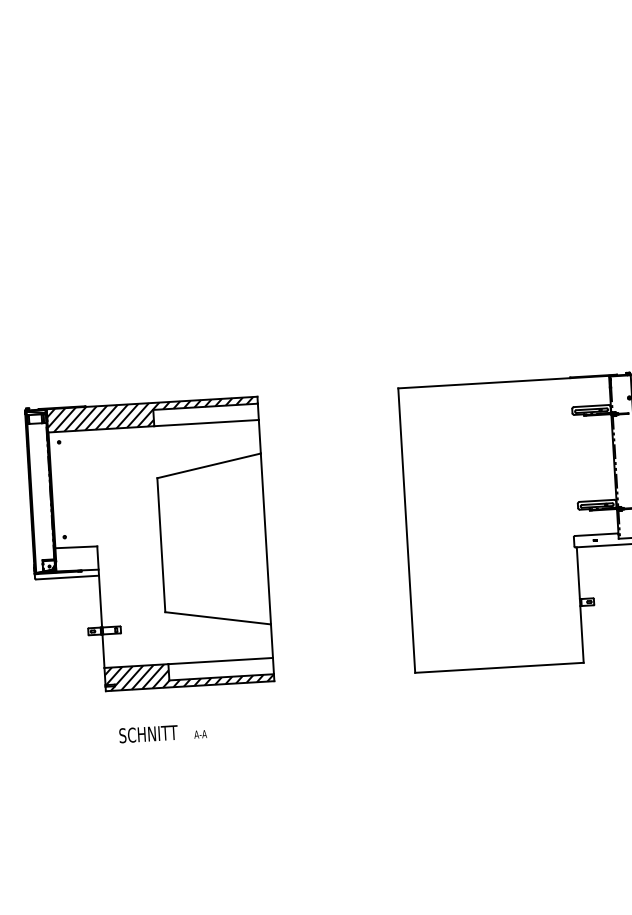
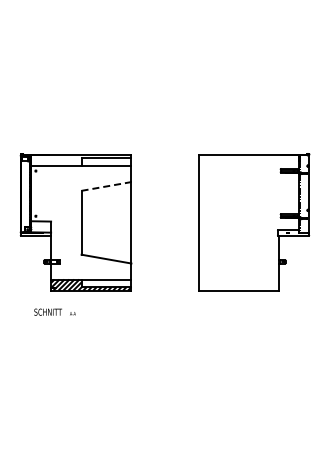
hatch: (151, 414) -> (80, 160), removed
line: (211, 465) -> (107, 186), solid -> dashed
text: (161, 731) -> (54, 311), moved

